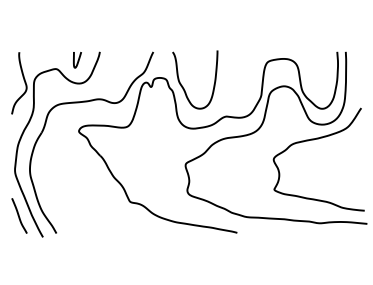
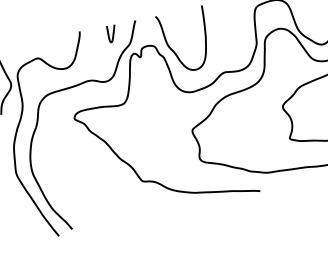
curve: (77, 60) -> (112, 34), moved
curve: (19, 215) -> (30, 218), removed

